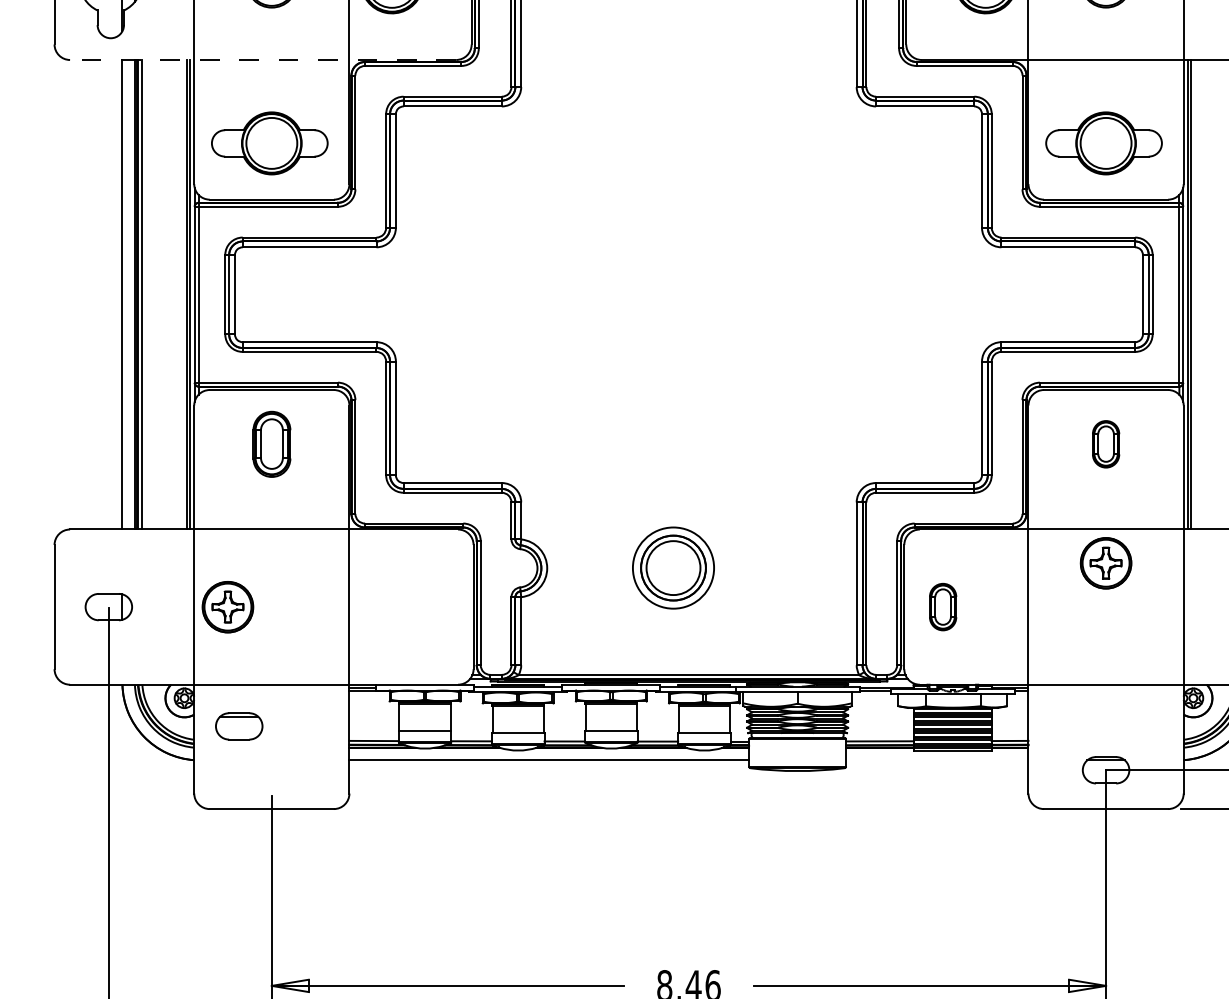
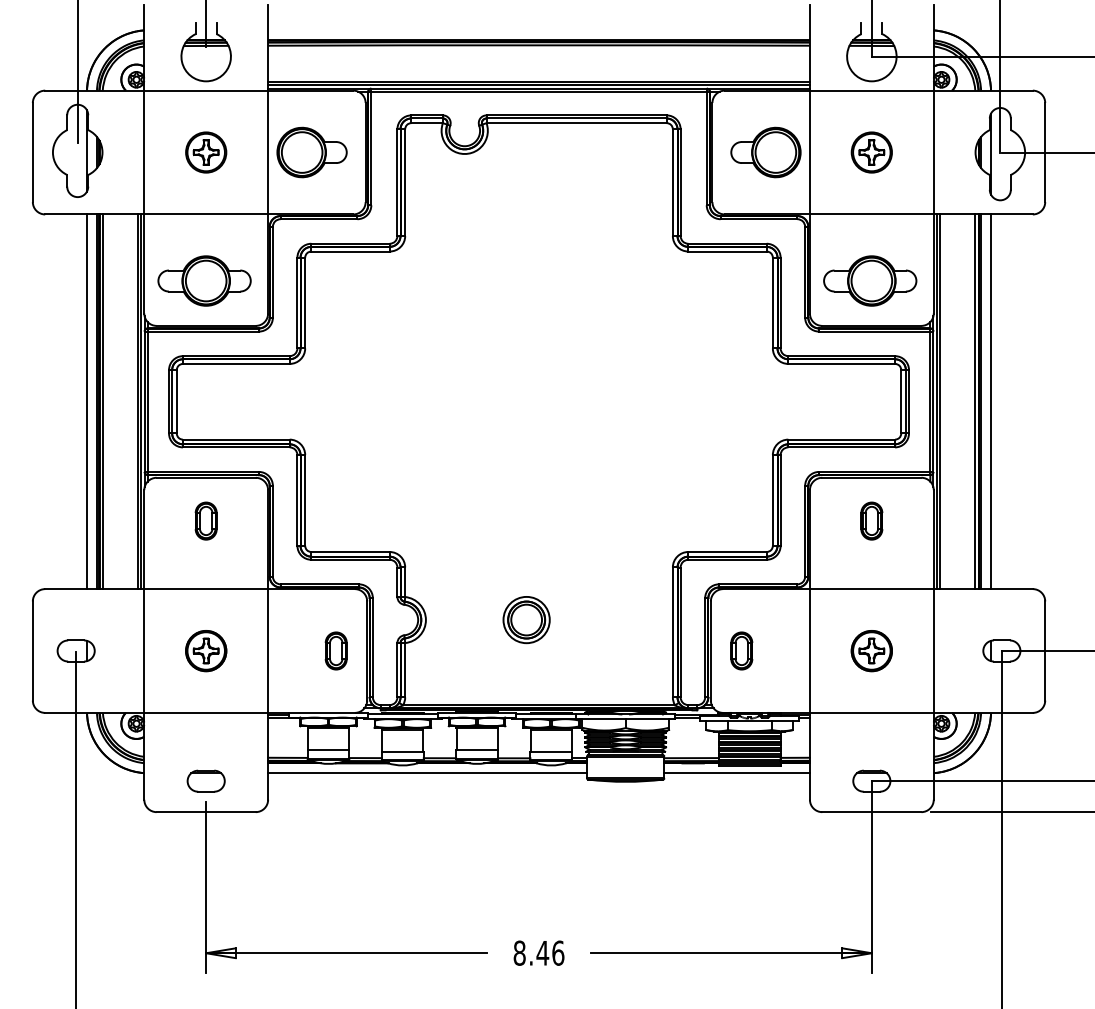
line: (262, 60) -> (198, 214), dashed -> solid
part: (270, 443) -> (205, 520), size x0.71
part: (1105, 563) -> (871, 651), moved
part: (673, 568) -> (526, 620), size x0.71
part: (433, 606) -> (335, 650), added
part: (228, 607) -> (206, 651), moved
part: (238, 725) -> (205, 780), moved
line: (936, 760) -> (736, 773), added

